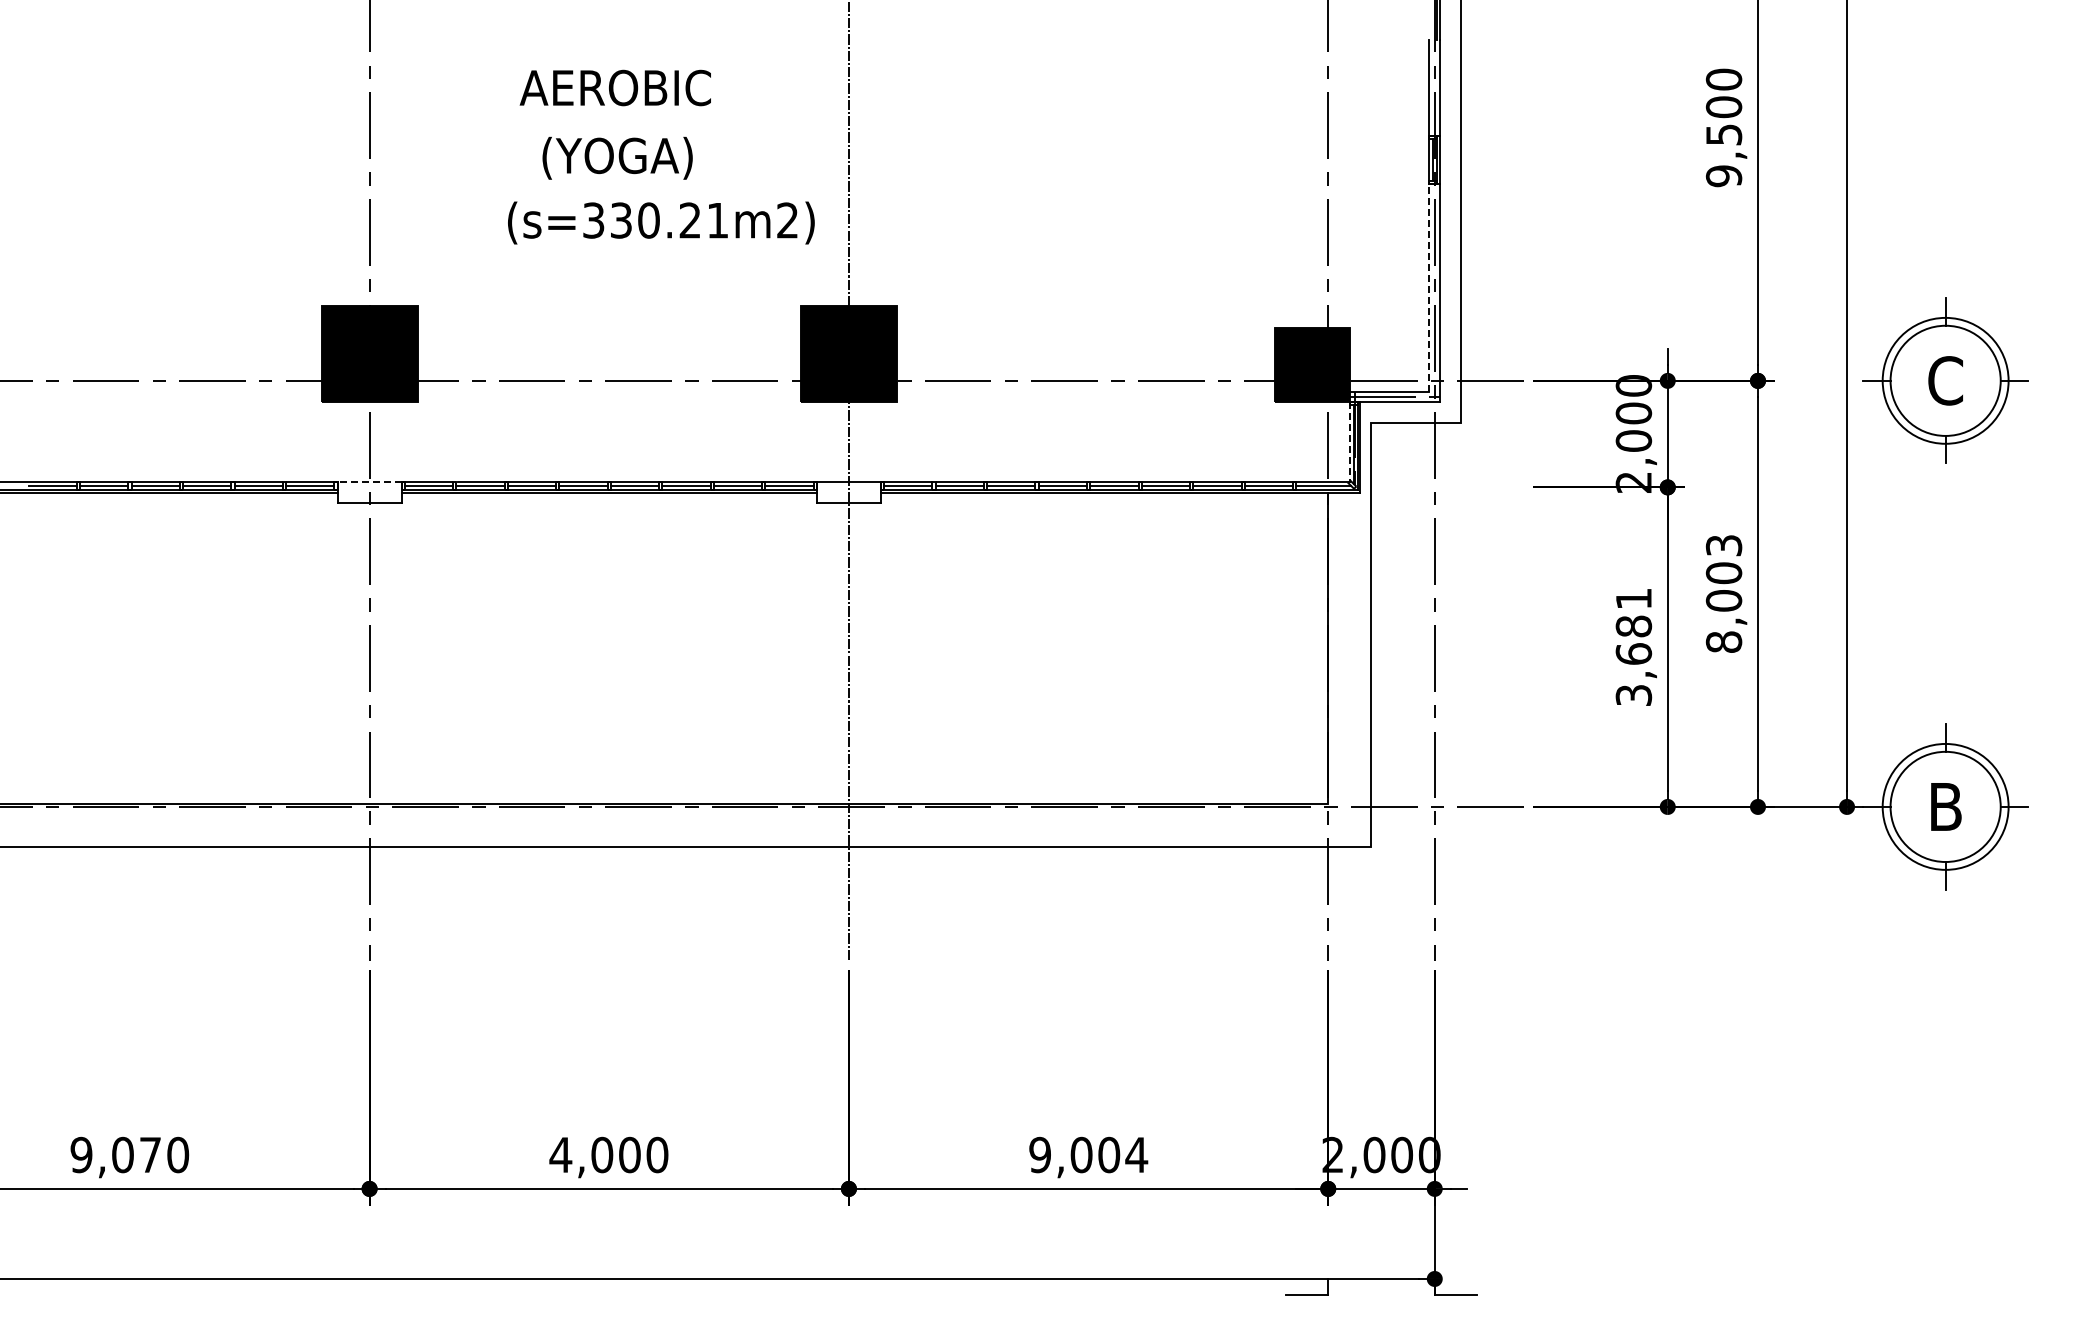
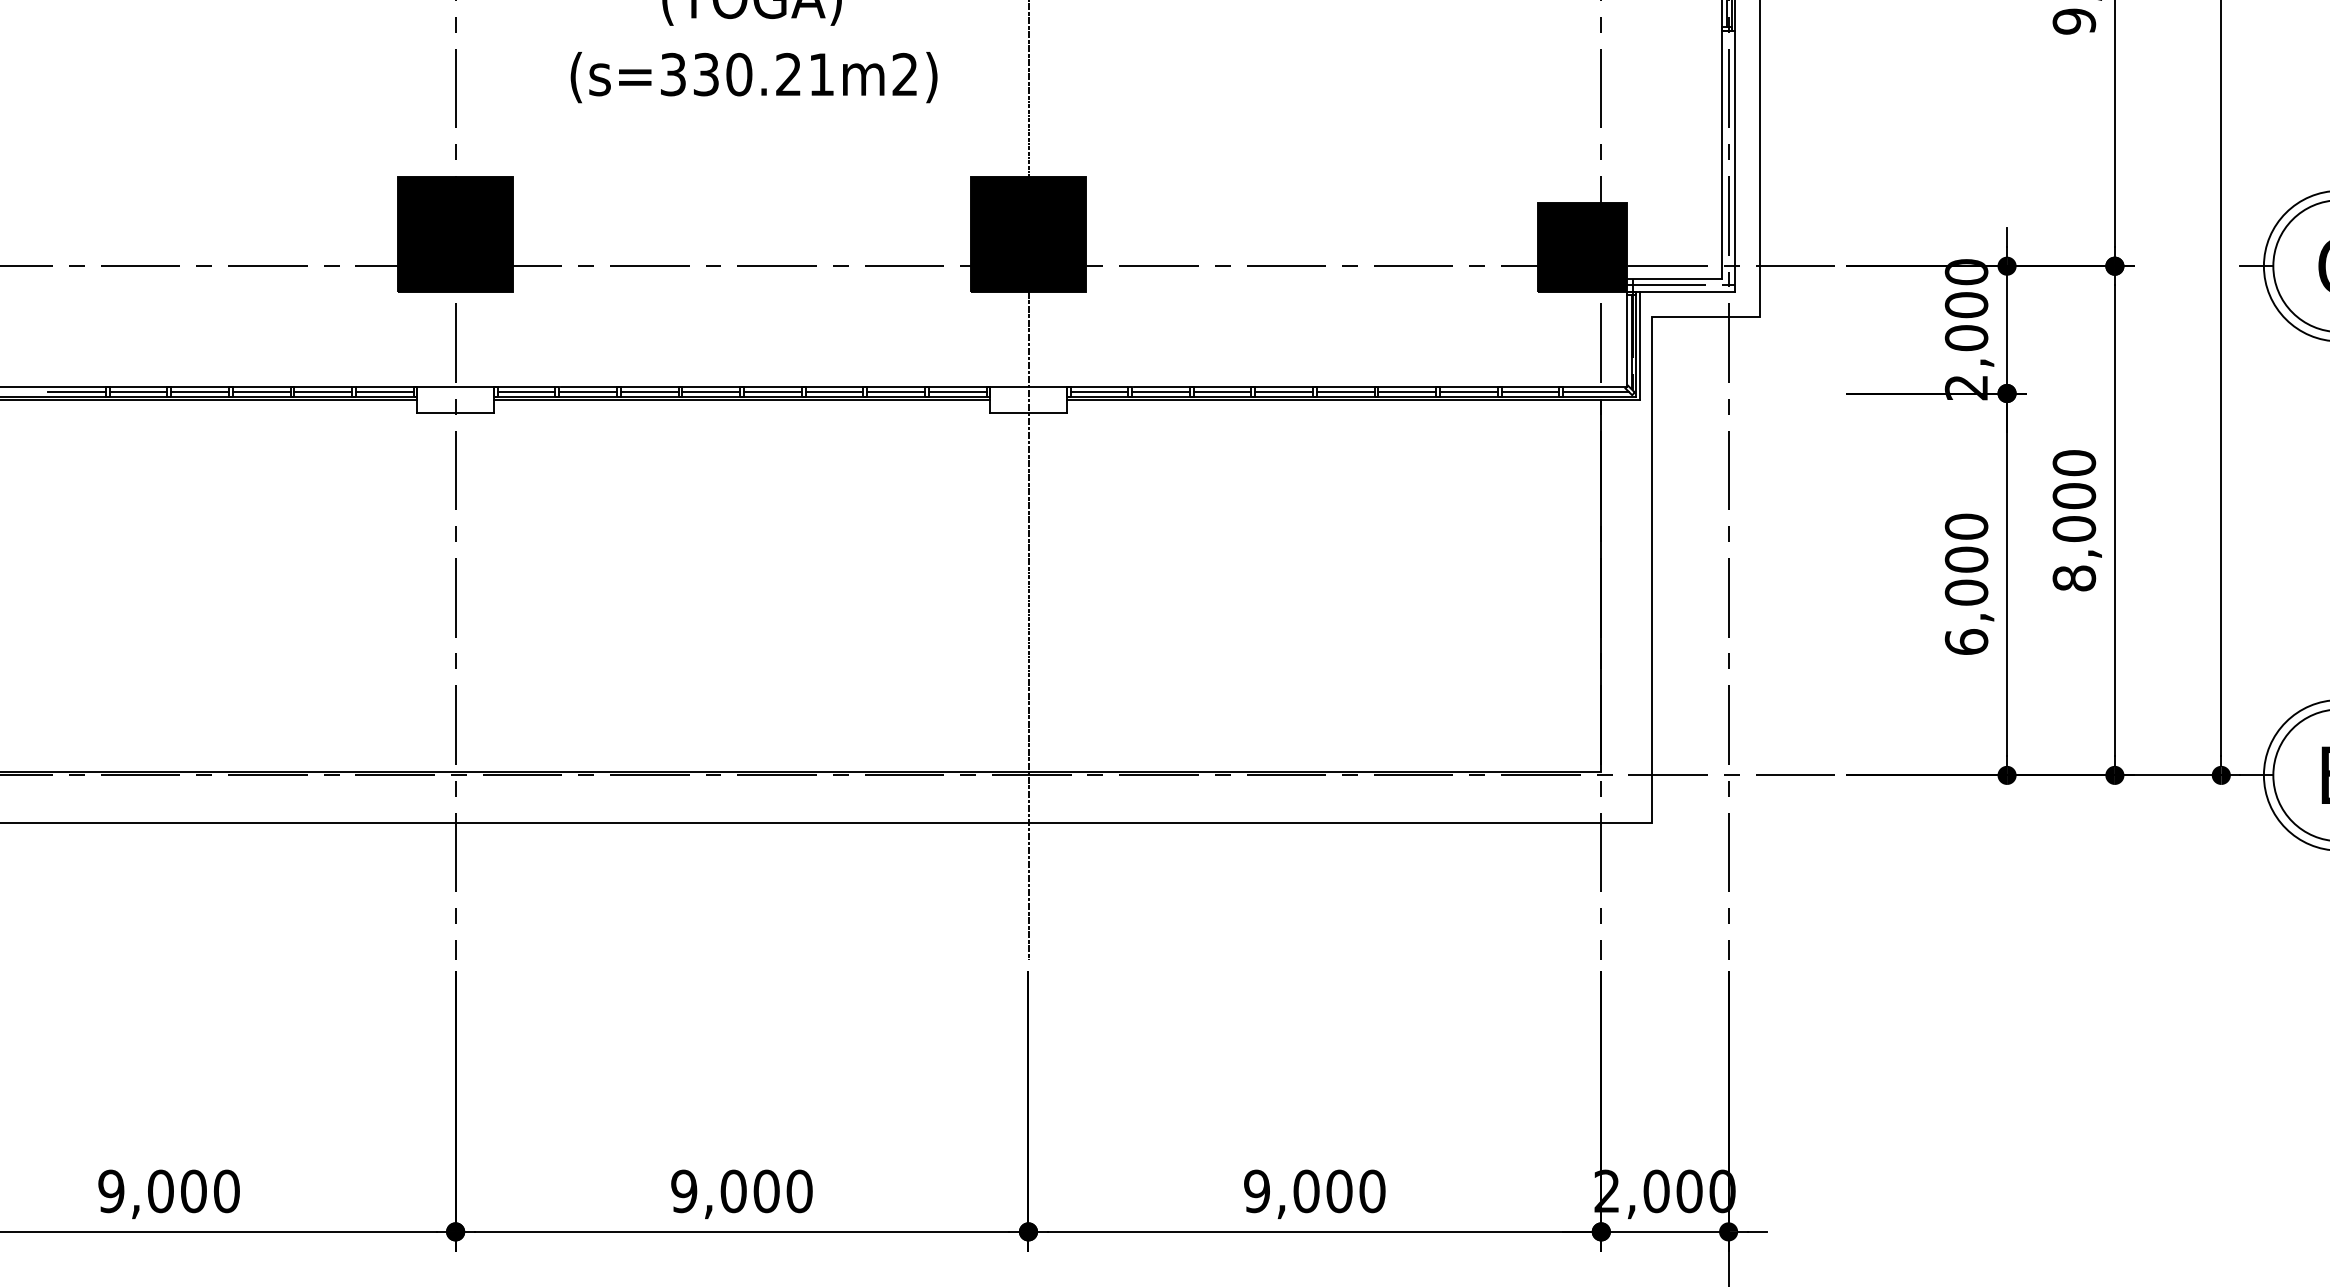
text: (661, 222) -> (754, 76), moved
line: (1429, 287) -> (1722, 154), dashed -> solid
line: (1349, 442) -> (1626, 339), dashed -> solid
line: (369, 482) -> (455, 387), dashed -> solid
text: (1724, 545) -> (2074, 462), 8,003 -> 8,000
text: (1633, 647) -> (1966, 584), 3,681 -> 6,000
text: (150, 1154) -> (193, 1190), 9,070 -> 9,000
text: (560, 1154) -> (683, 1190), 4,000 -> 9,000
text: (1136, 1154) -> (1372, 1190), 9,004 -> 9,000

